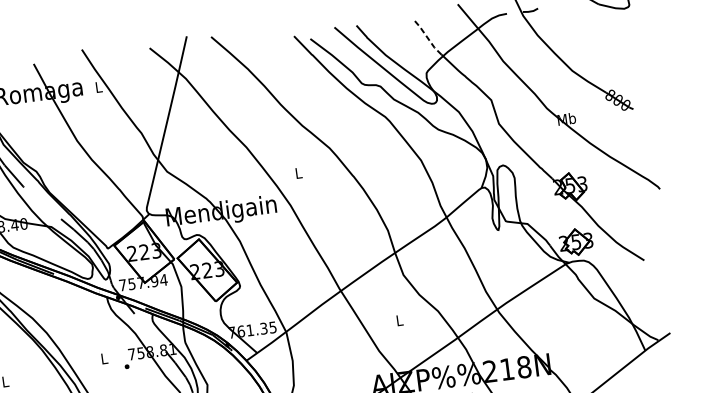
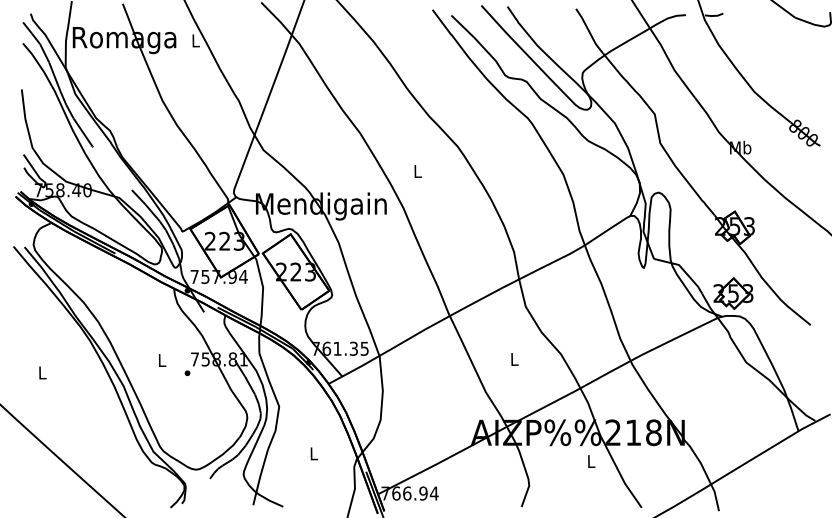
line: (427, 37) -> (589, 31), dashed -> solid

